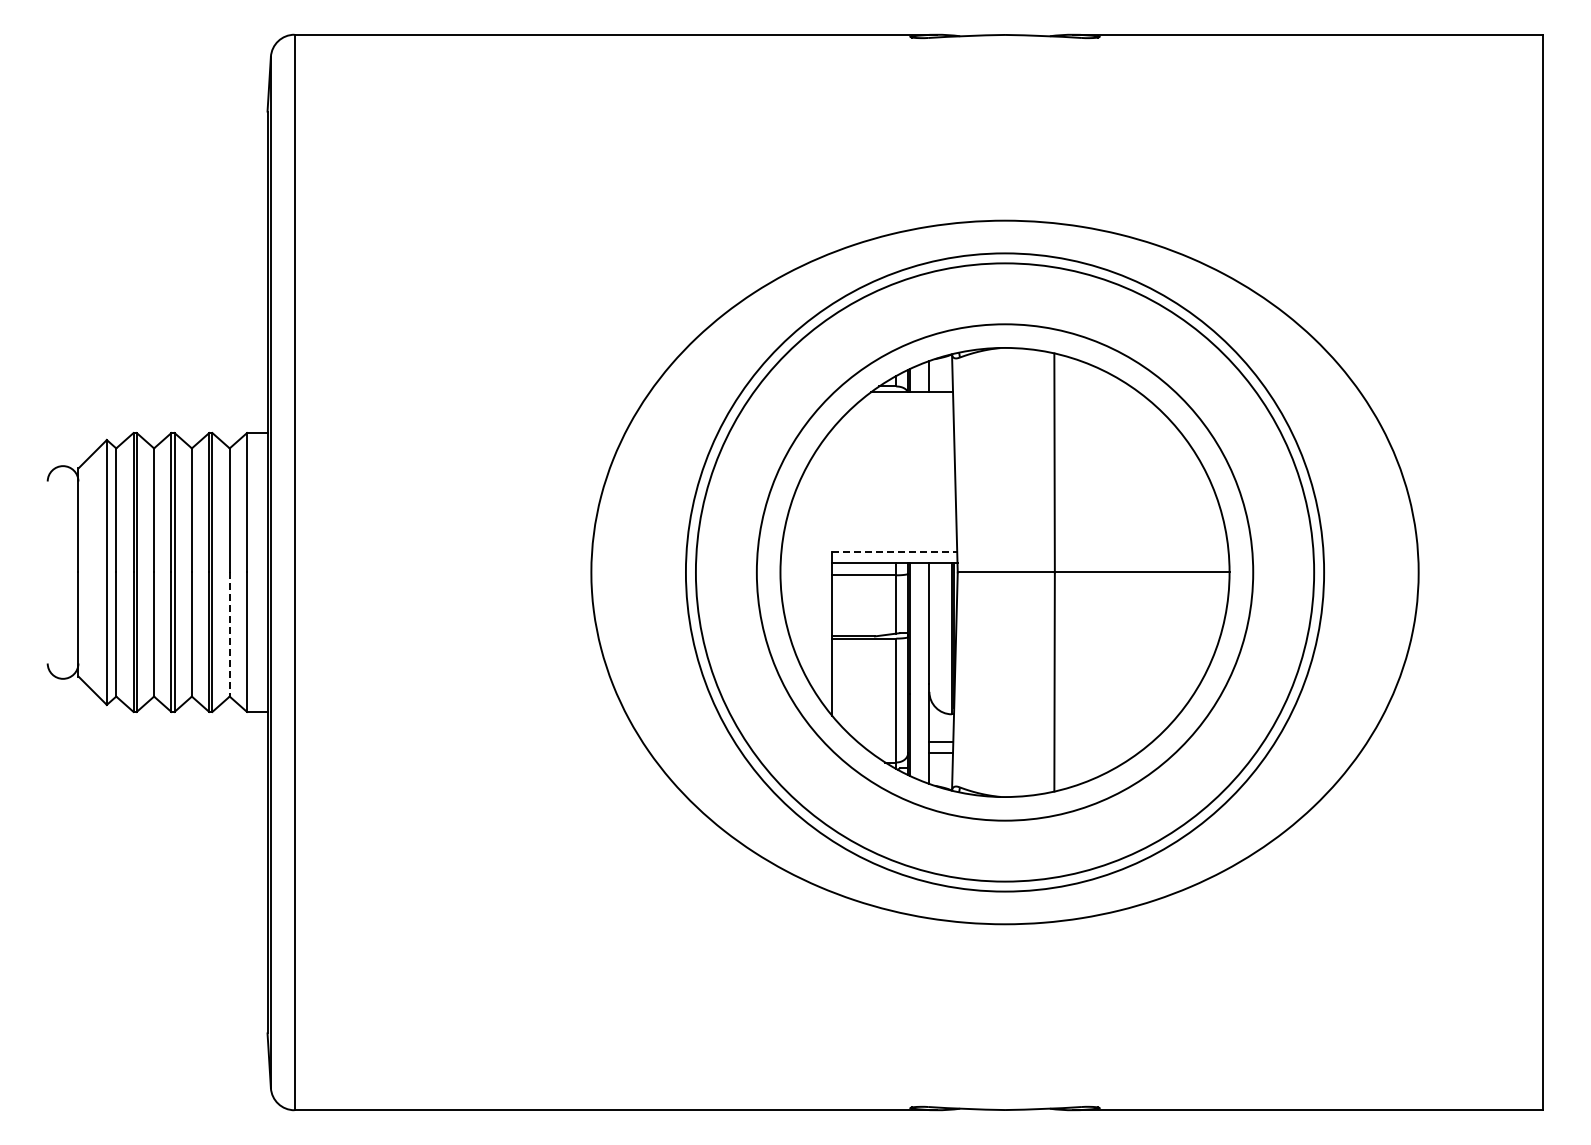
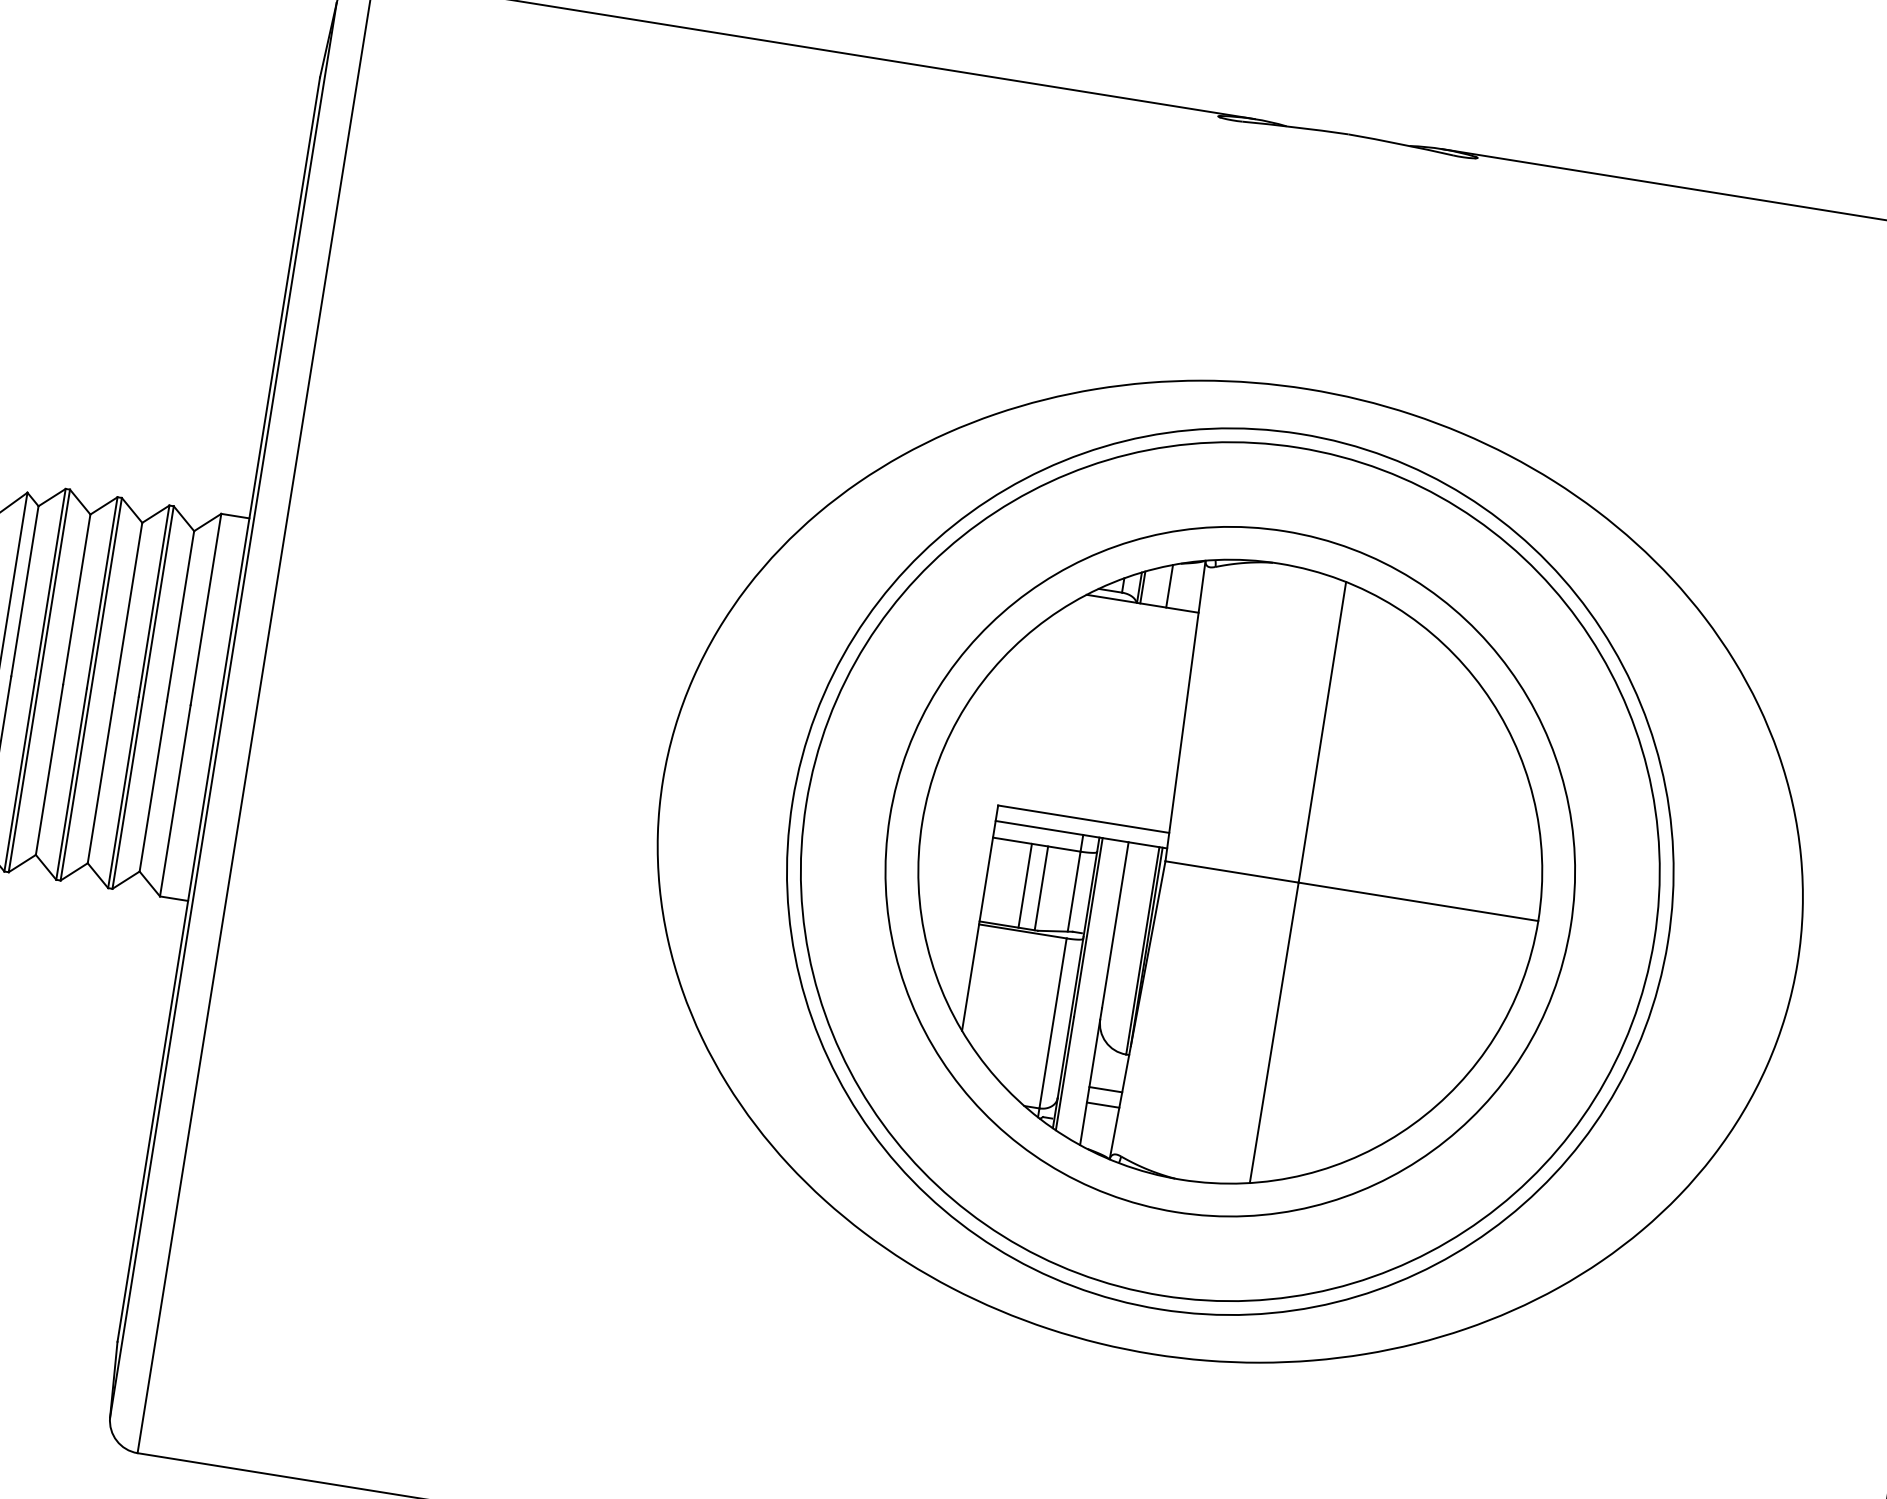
line: (895, 551) -> (1084, 818), dashed -> solid
line: (860, 605) -> (1024, 885), added
line: (872, 605) -> (1041, 887), added
line: (229, 635) -> (152, 787), dashed -> solid

